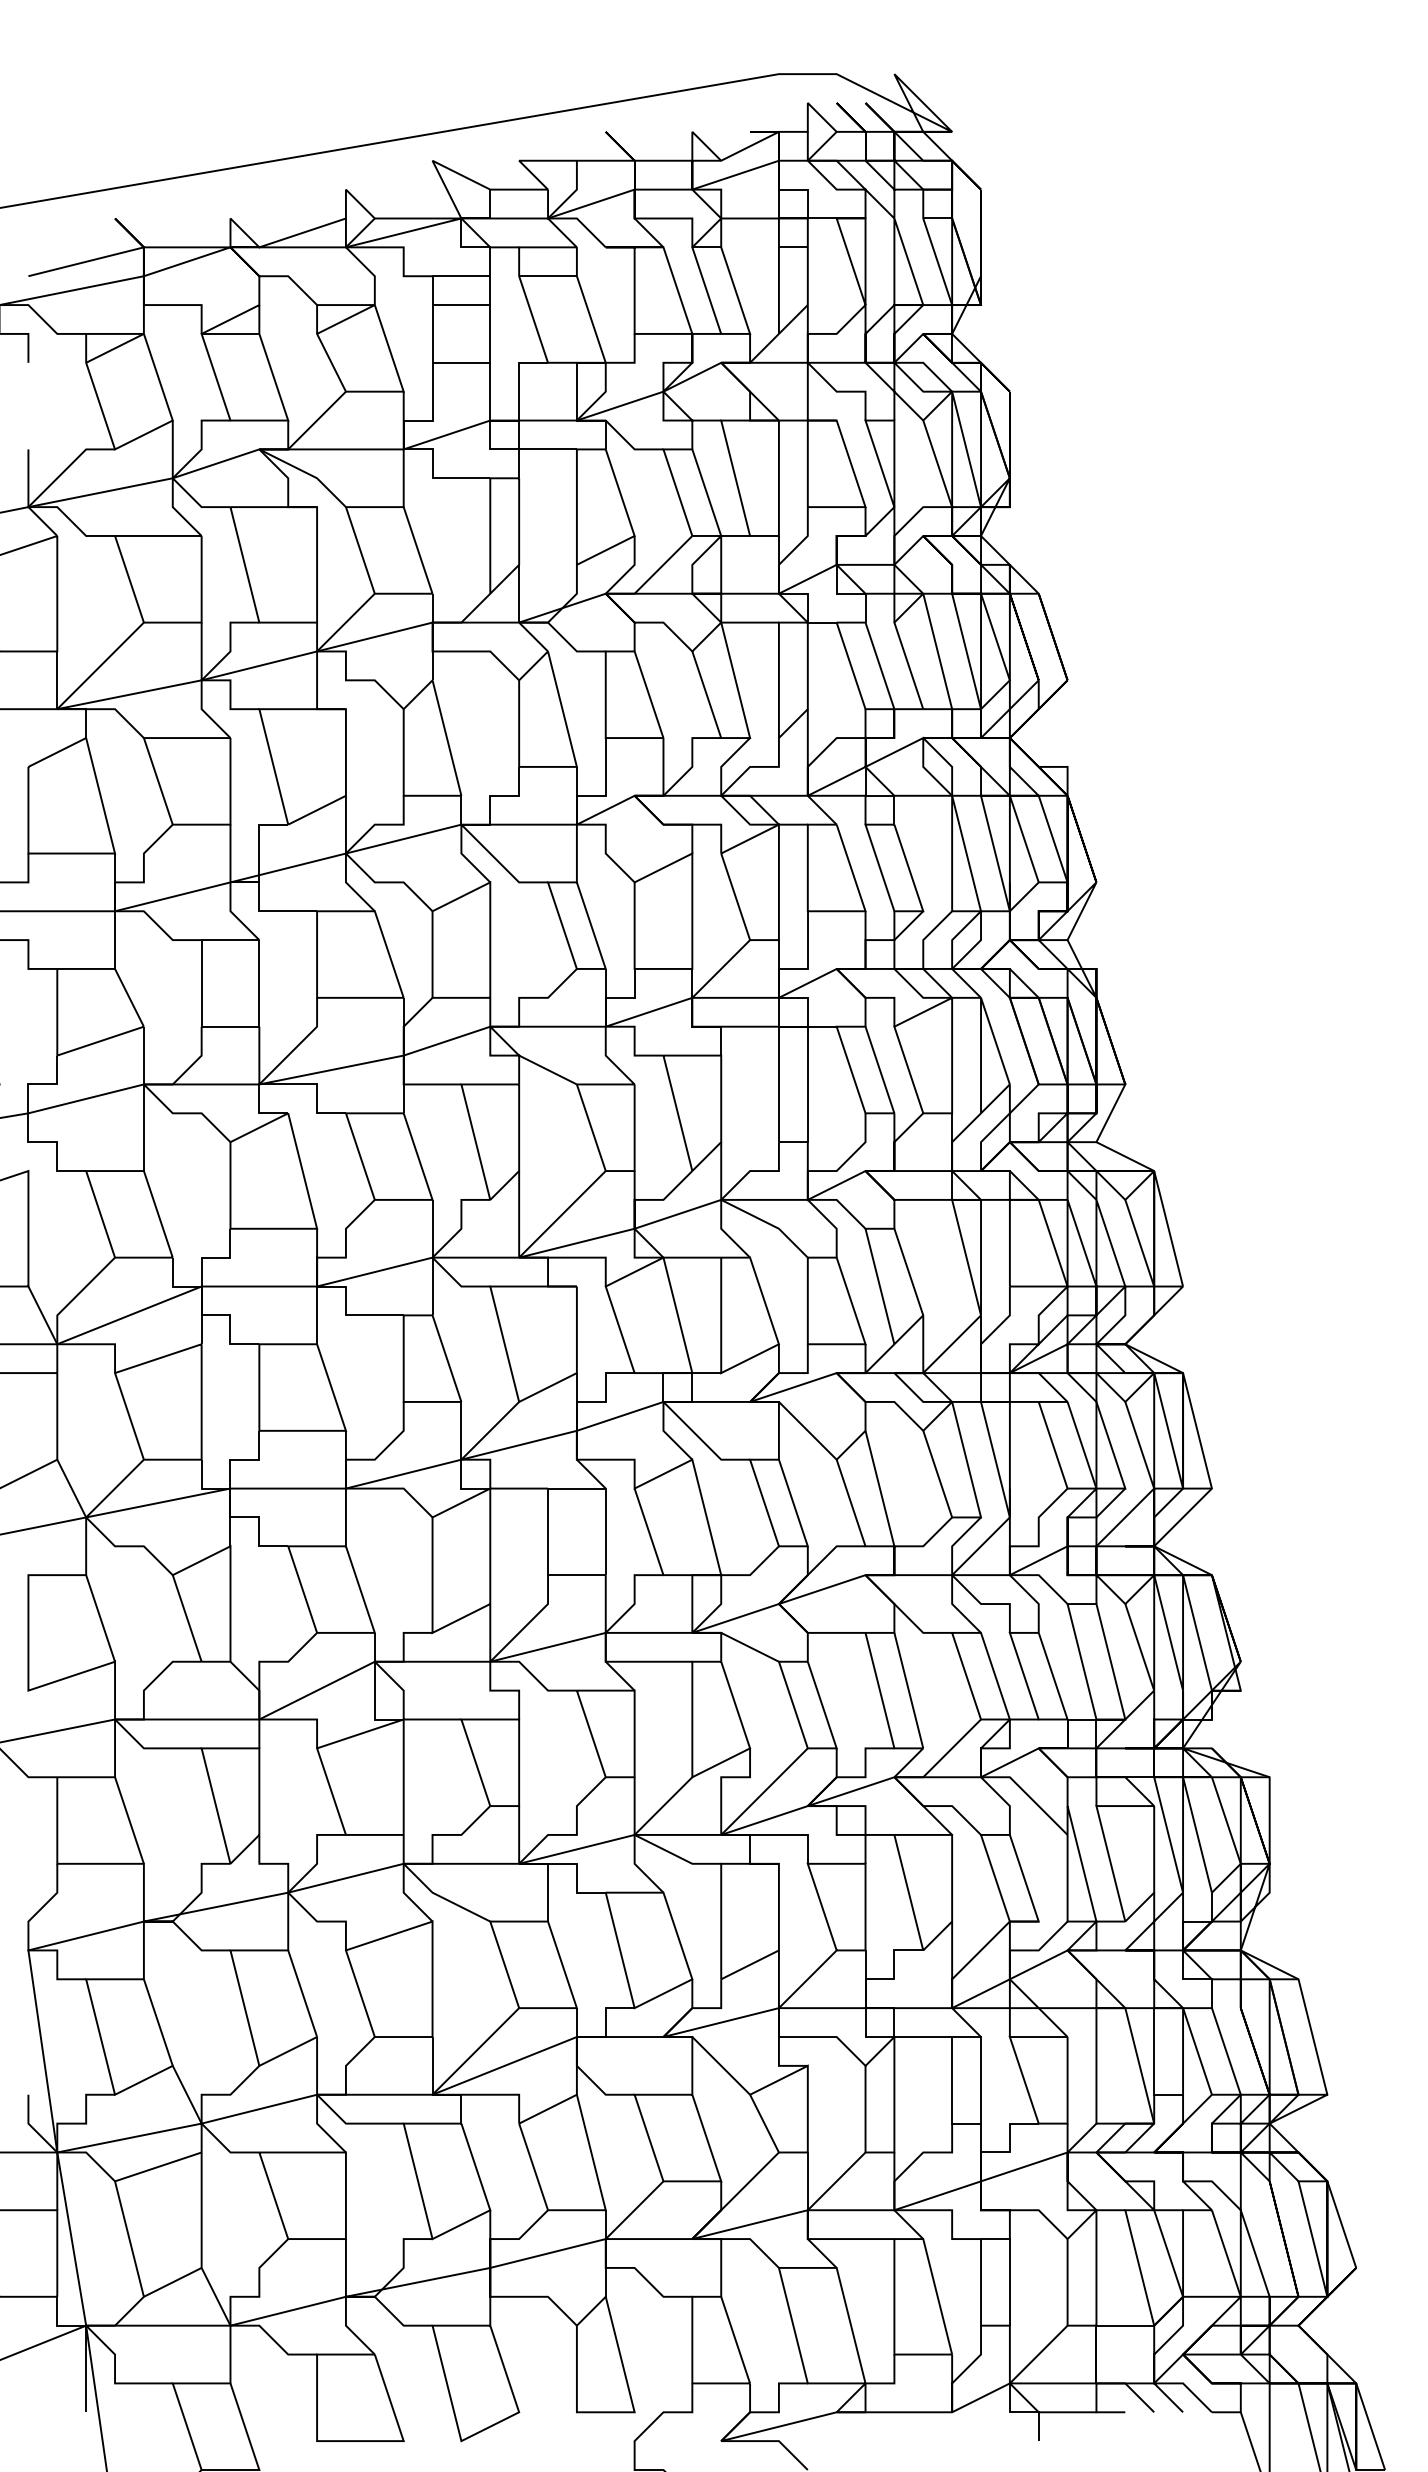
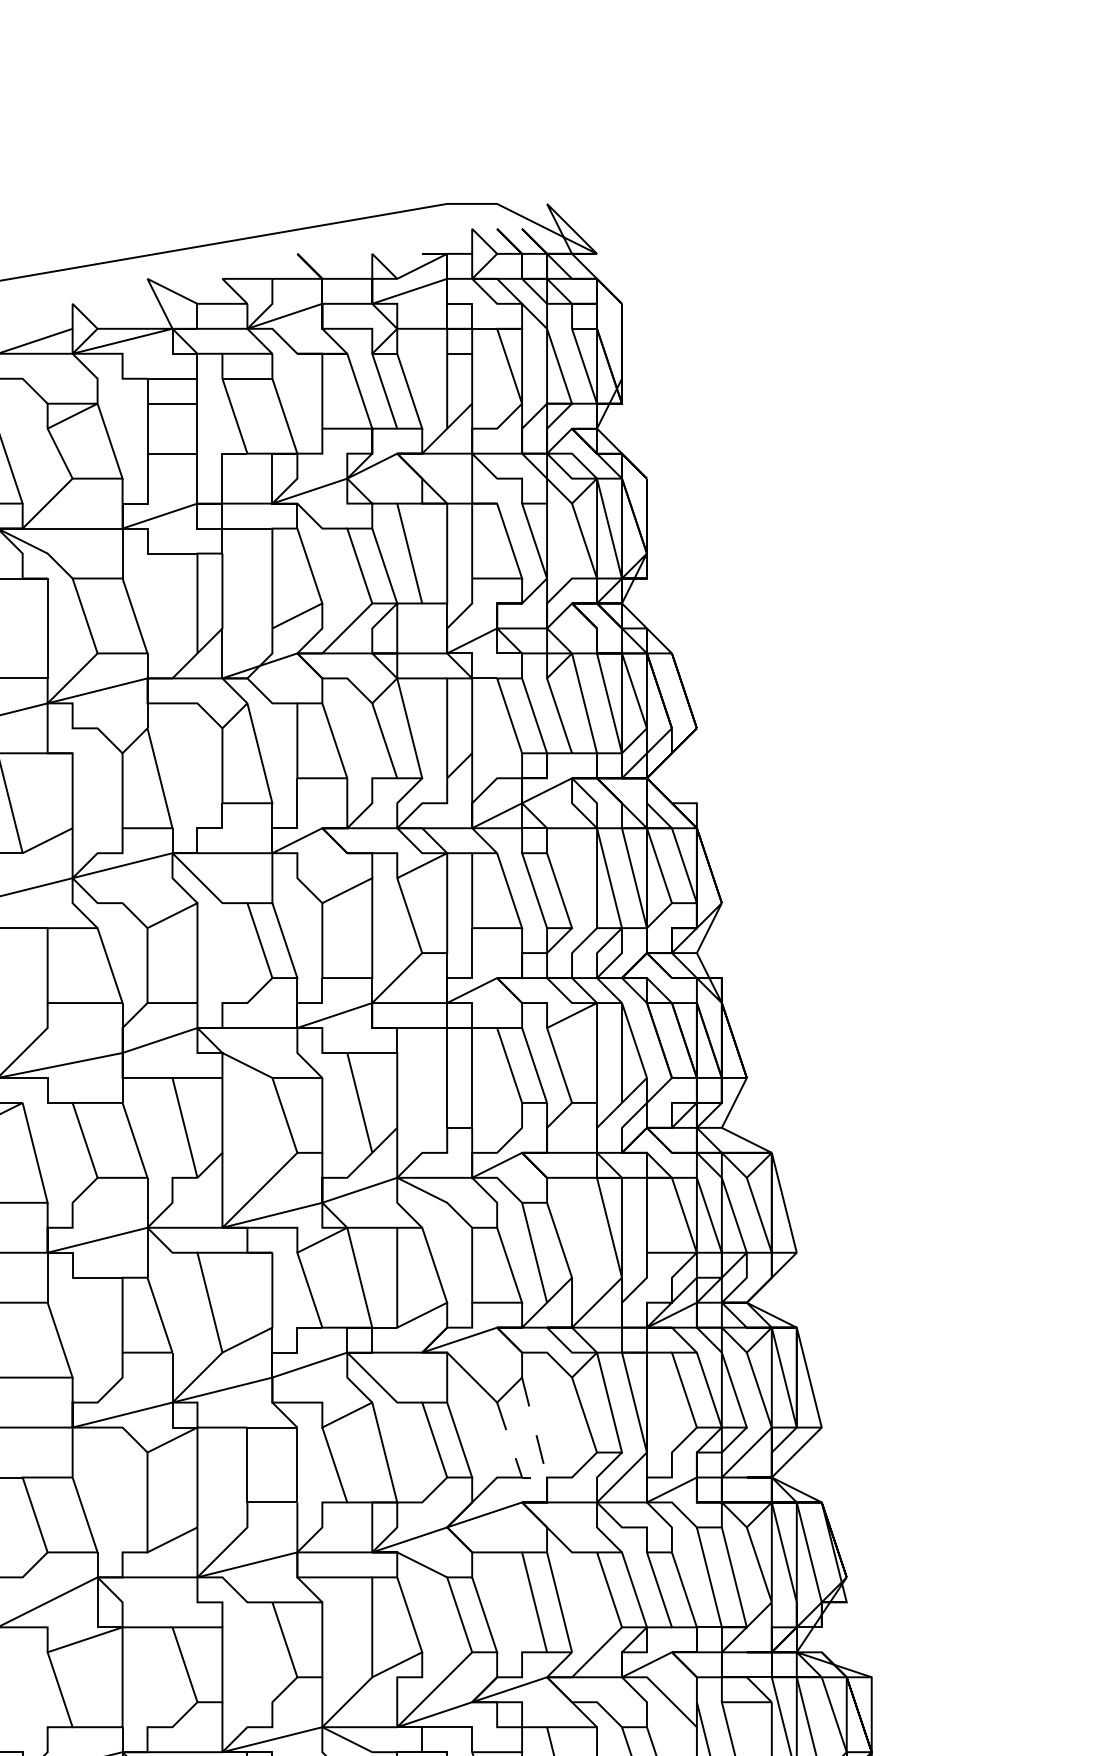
line: (893, 1546) -> (546, 1477), solid -> dashed

